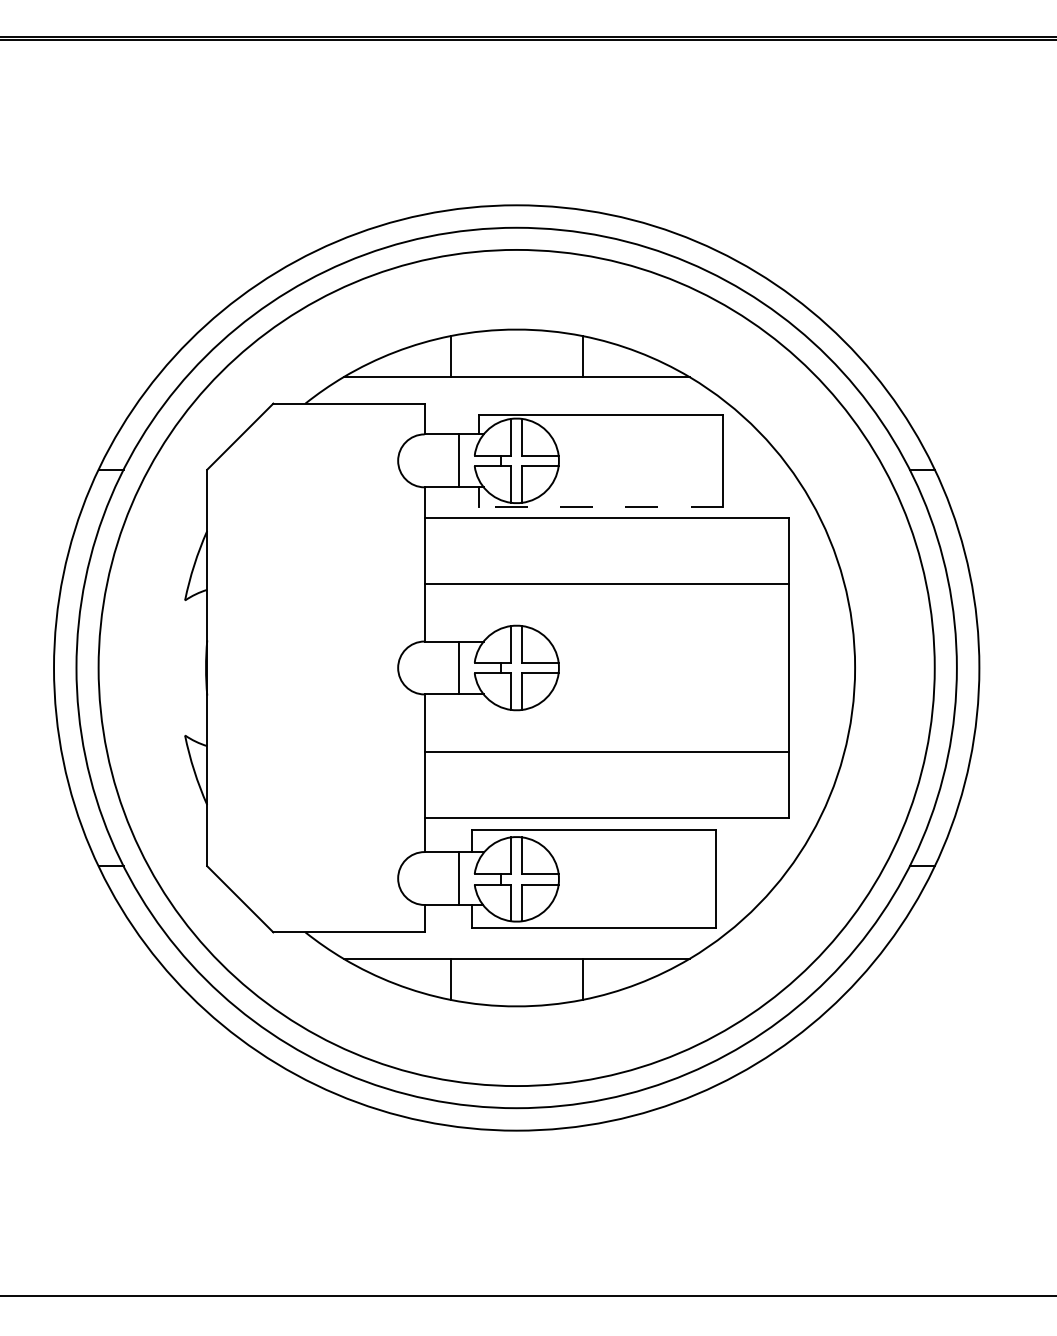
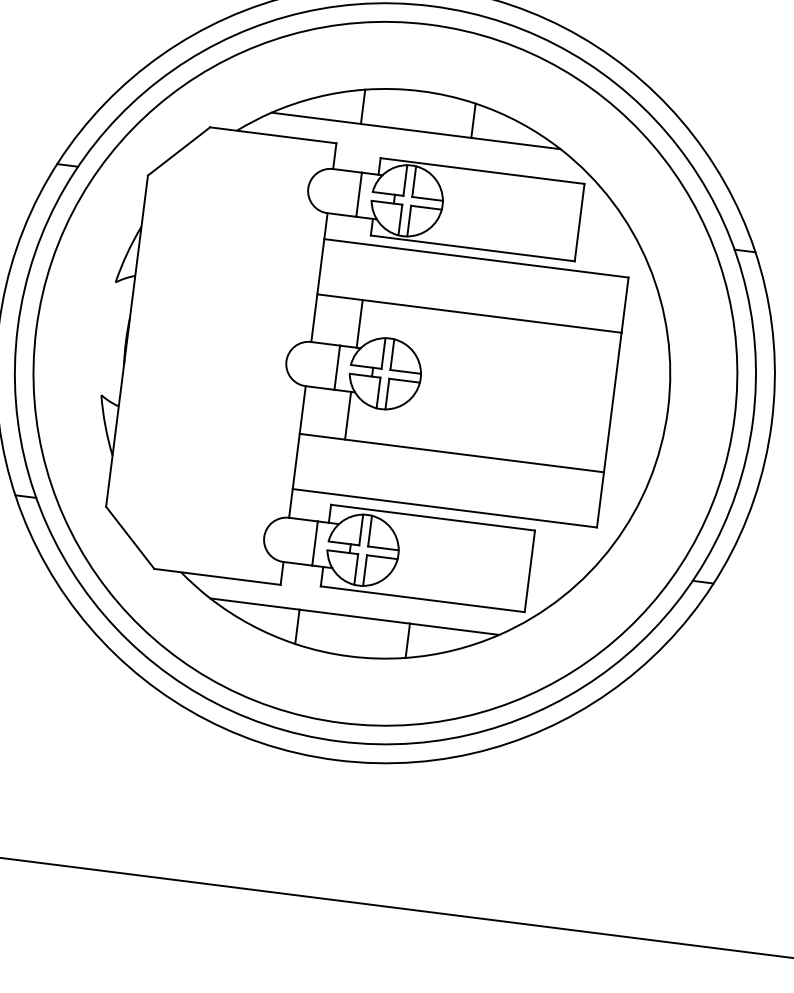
line: (600, 507) -> (472, 248), dashed -> solid
line: (478, 612) -> (359, 323), added
line: (478, 722) -> (347, 415), added

